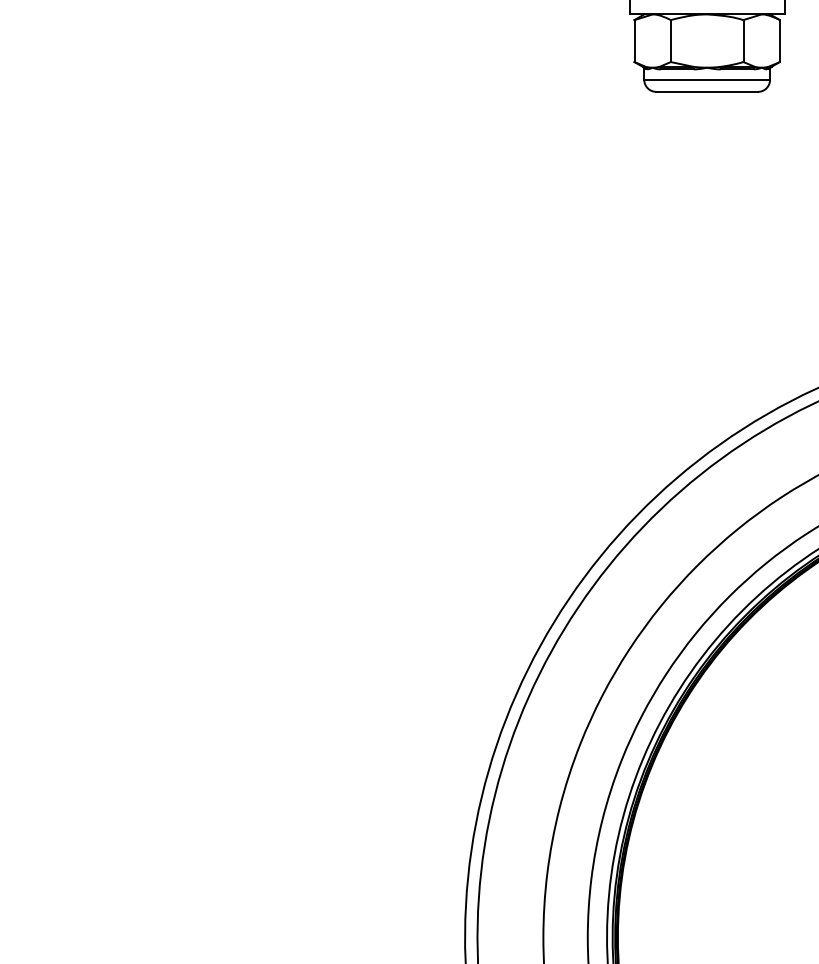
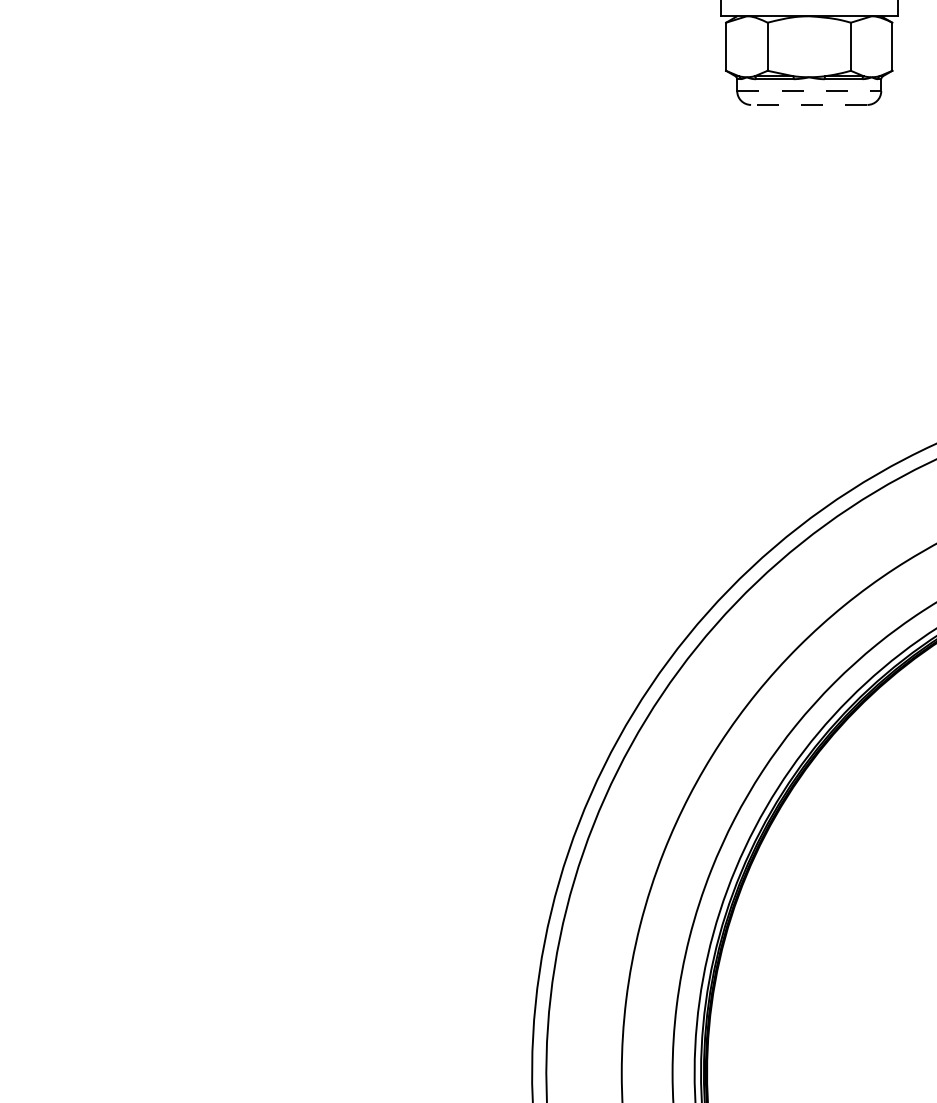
line: (707, 80) -> (809, 91), solid -> dashed
line: (706, 91) -> (808, 104), solid -> dashed

